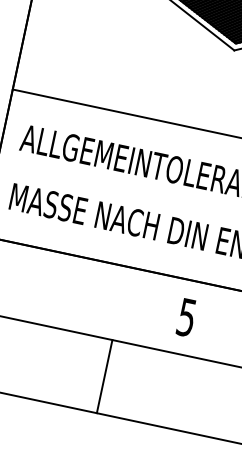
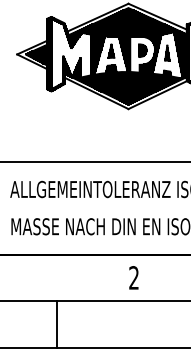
text: (185, 316) -> (133, 277), 5 -> 2
line: (104, 376) -> (56, 324), moved

